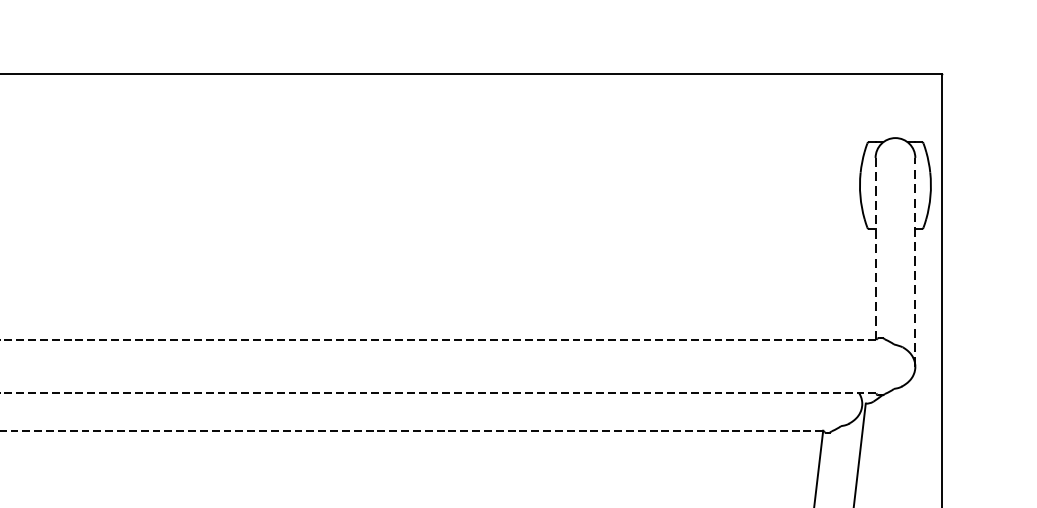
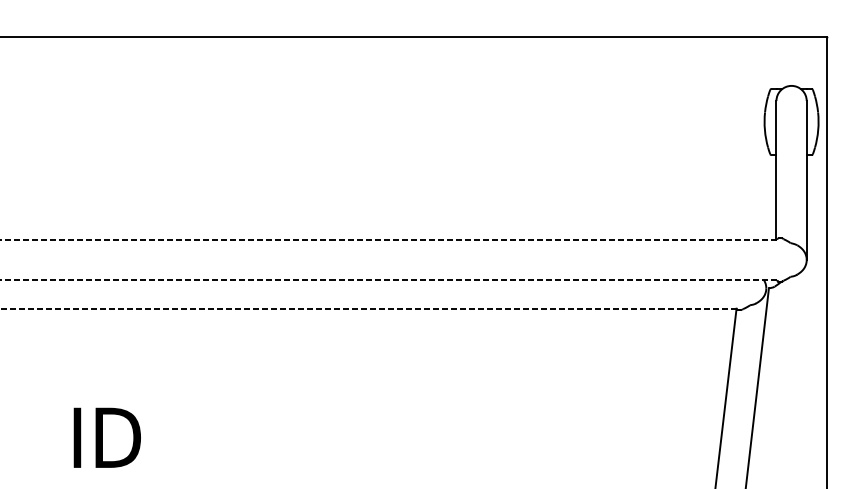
line: (875, 247) -> (776, 169), dashed -> solid
line: (915, 261) -> (806, 179), dashed -> solid

